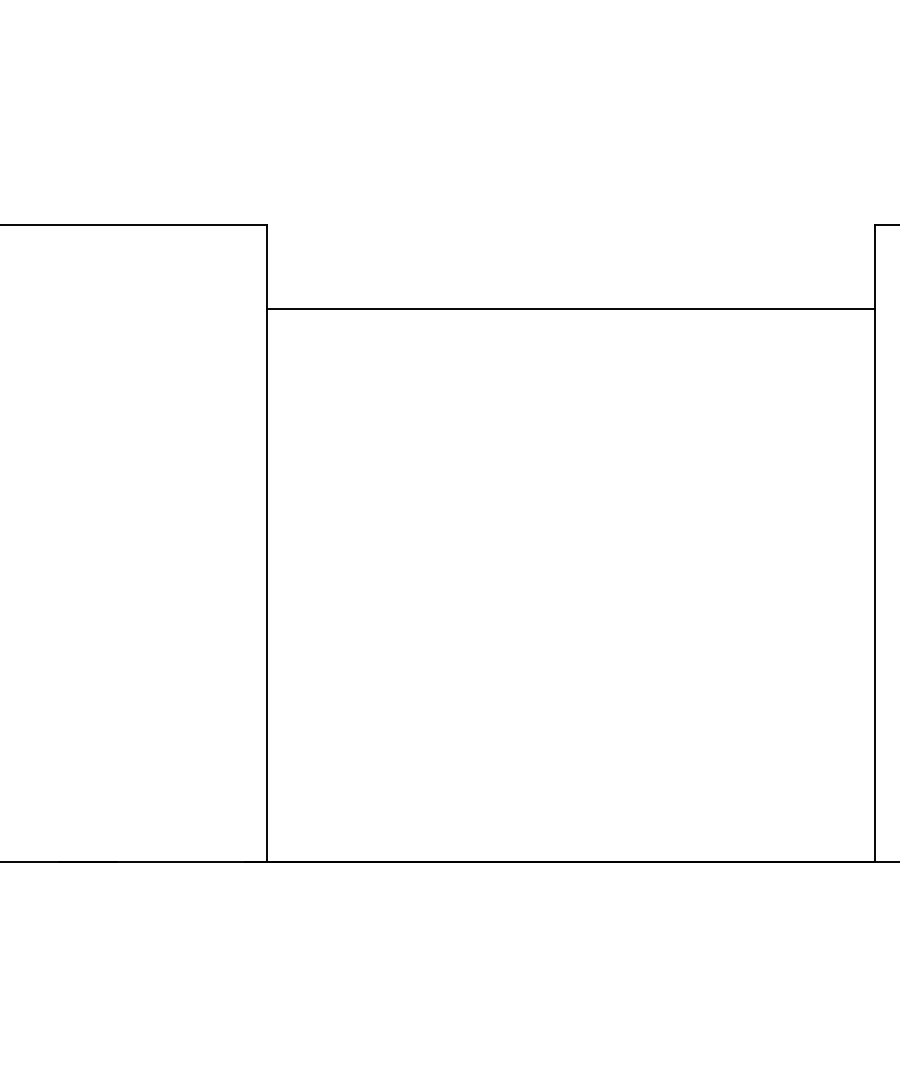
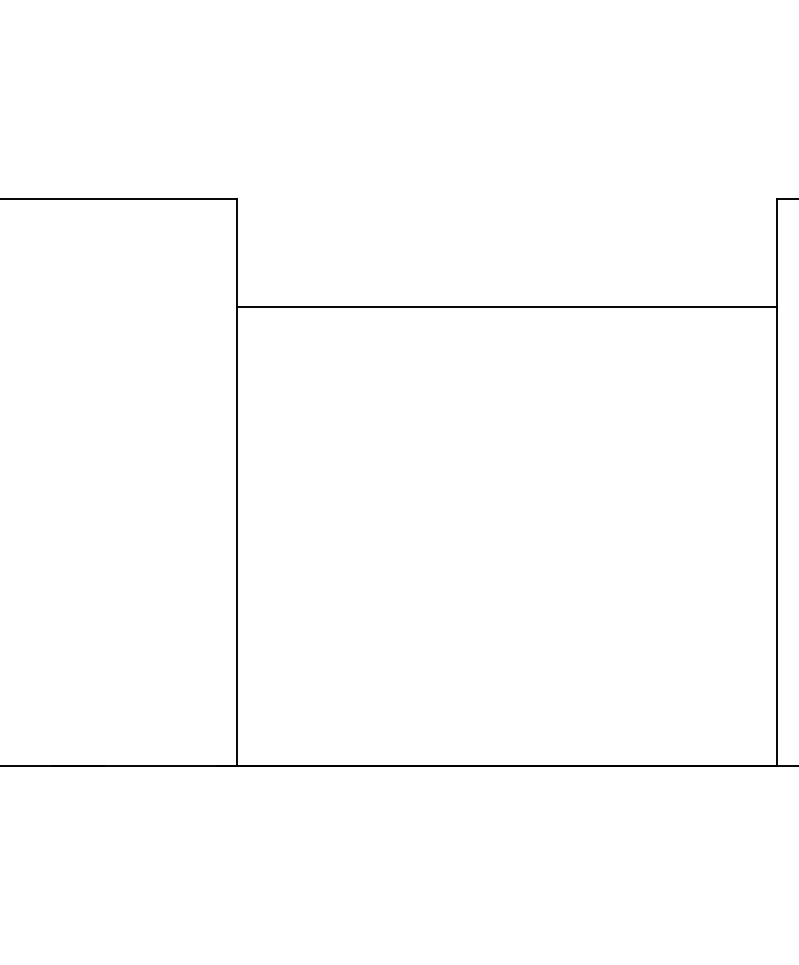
line: (570, 309) -> (506, 306), moved

